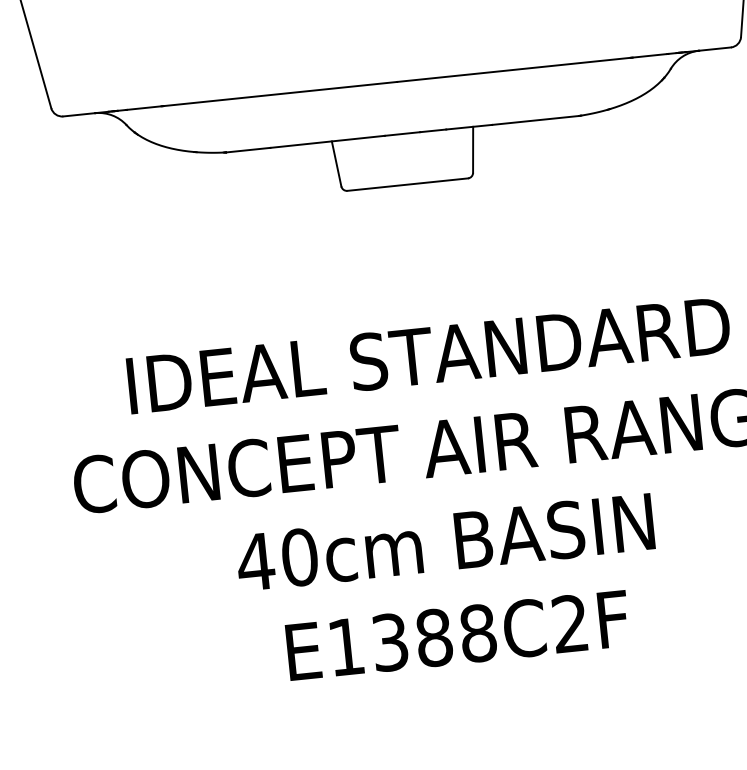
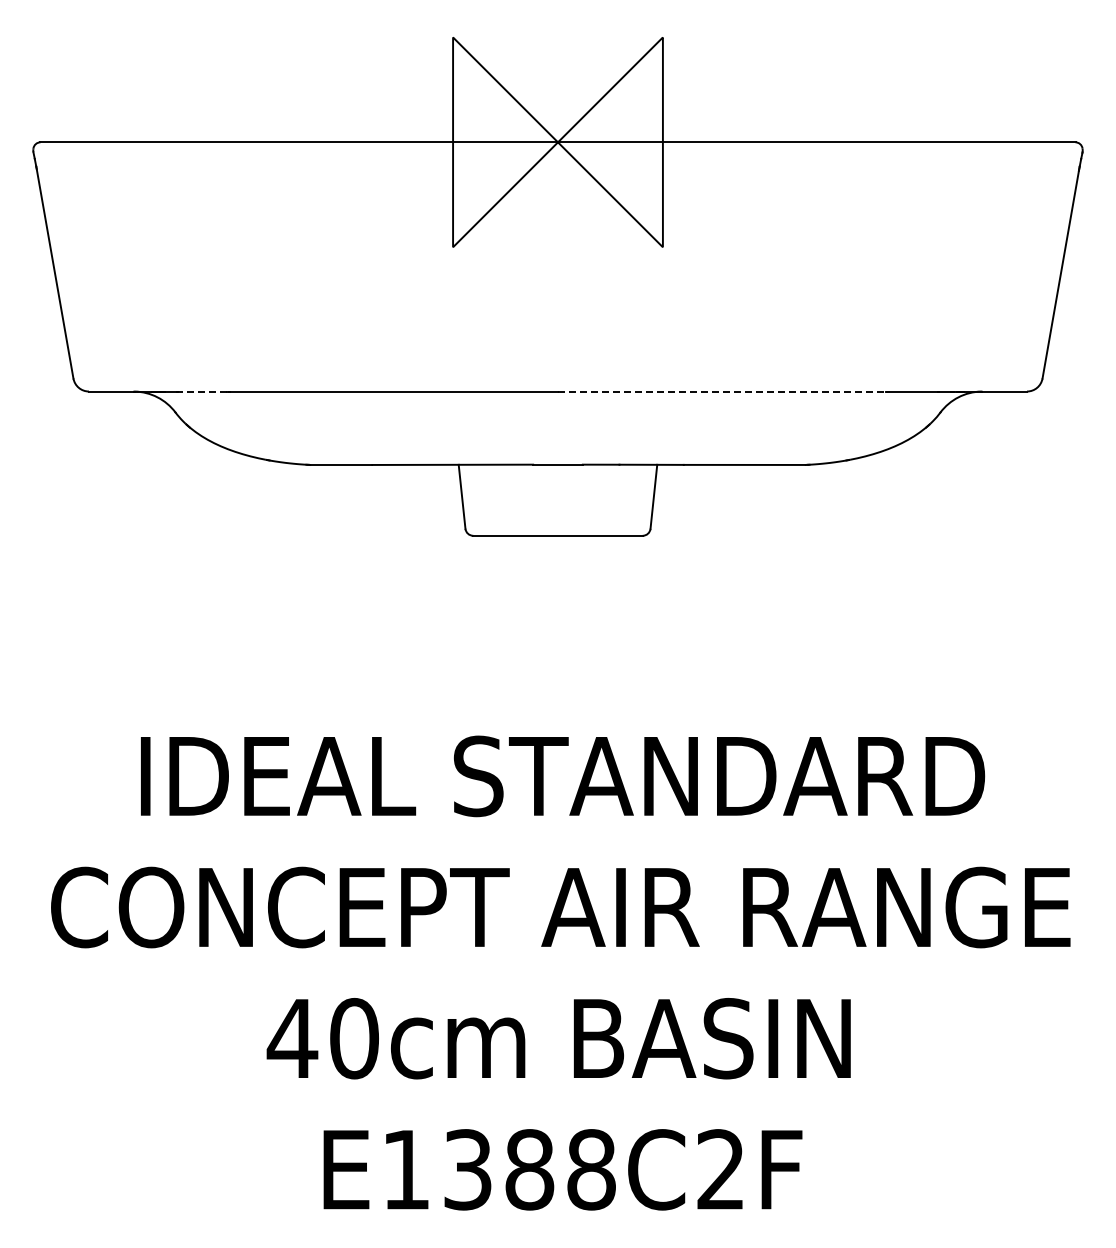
line: (513, 69) -> (721, 391), solid -> dashed
line: (144, 108) -> (202, 391), solid -> dashed

